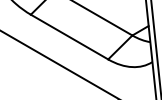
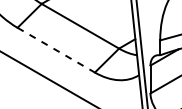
line: (69, 37) -> (56, 50), solid -> dashed

